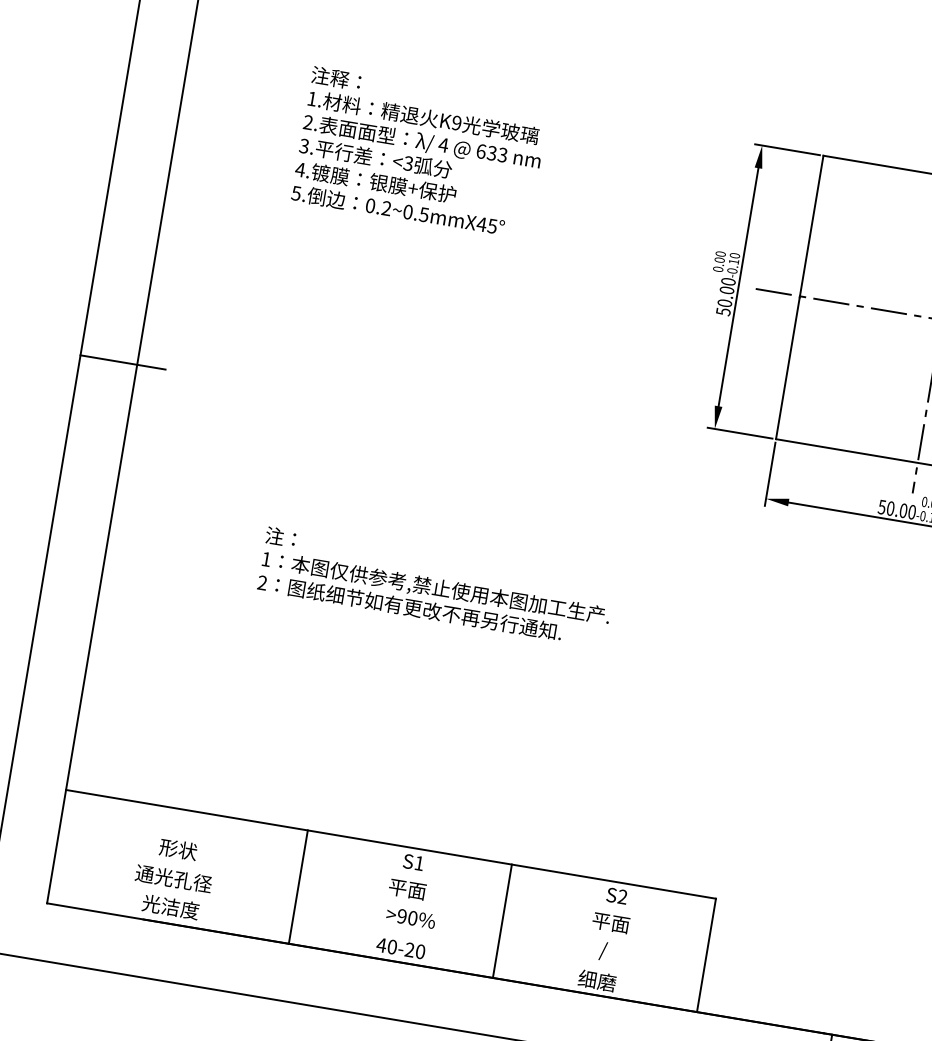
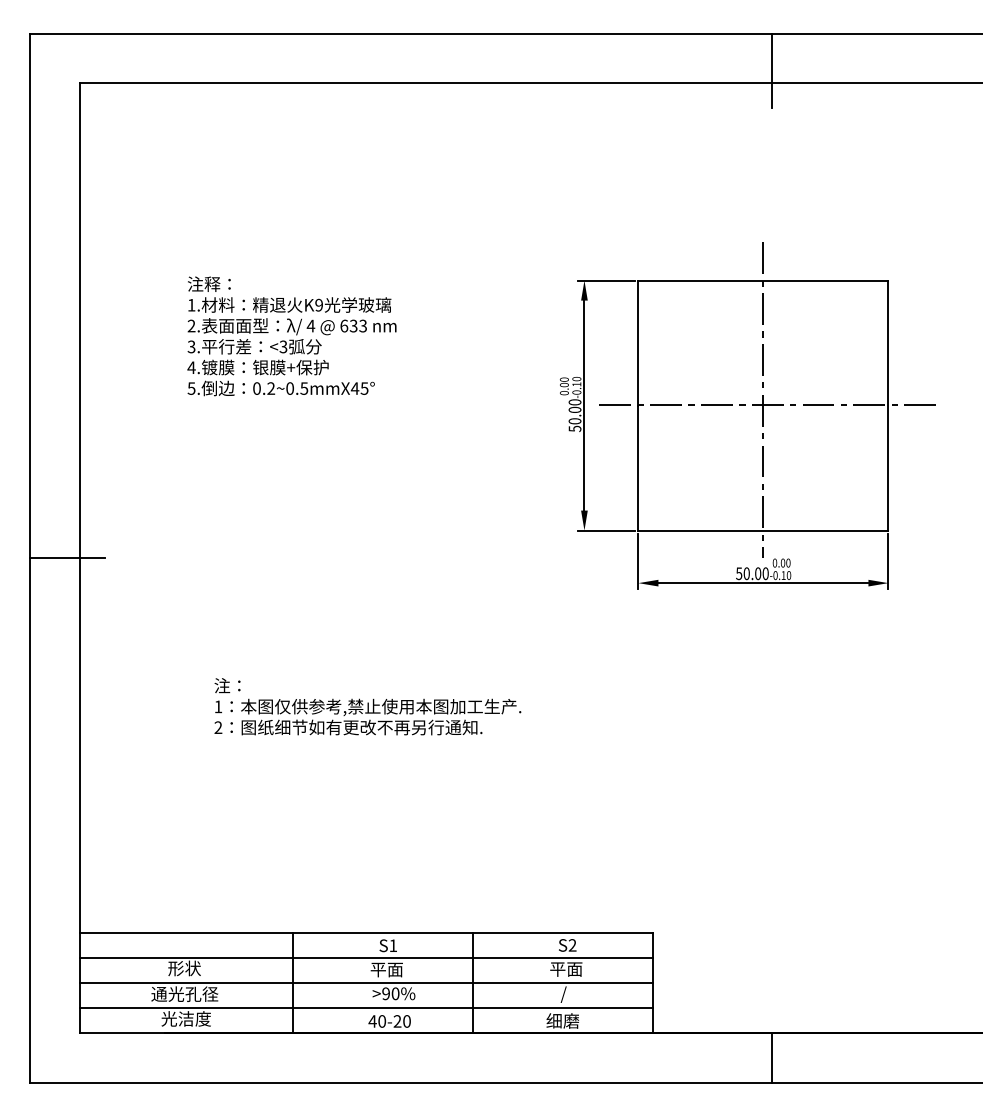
line: (385, 872) -> (365, 958), added
line: (380, 900) -> (365, 983), added
line: (375, 929) -> (365, 1008), added

